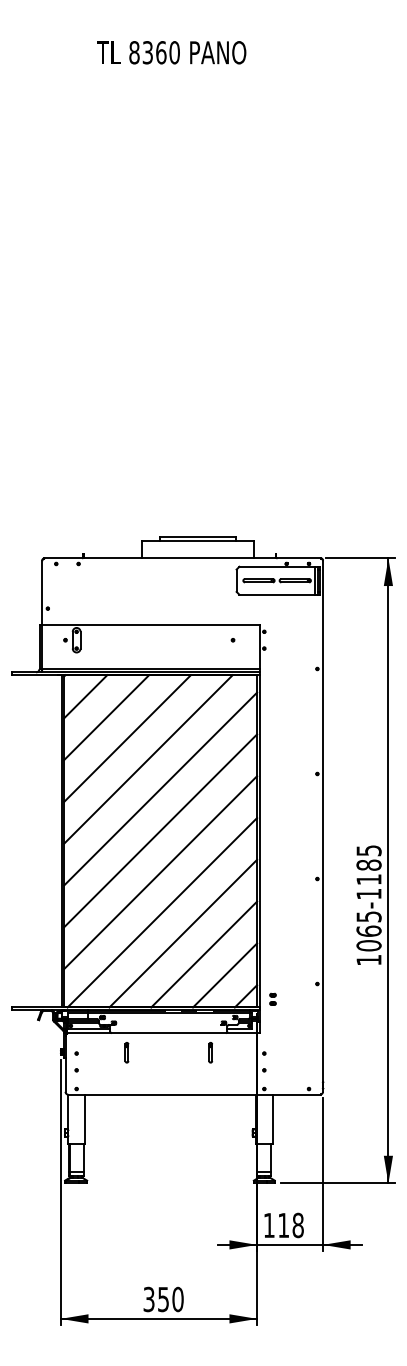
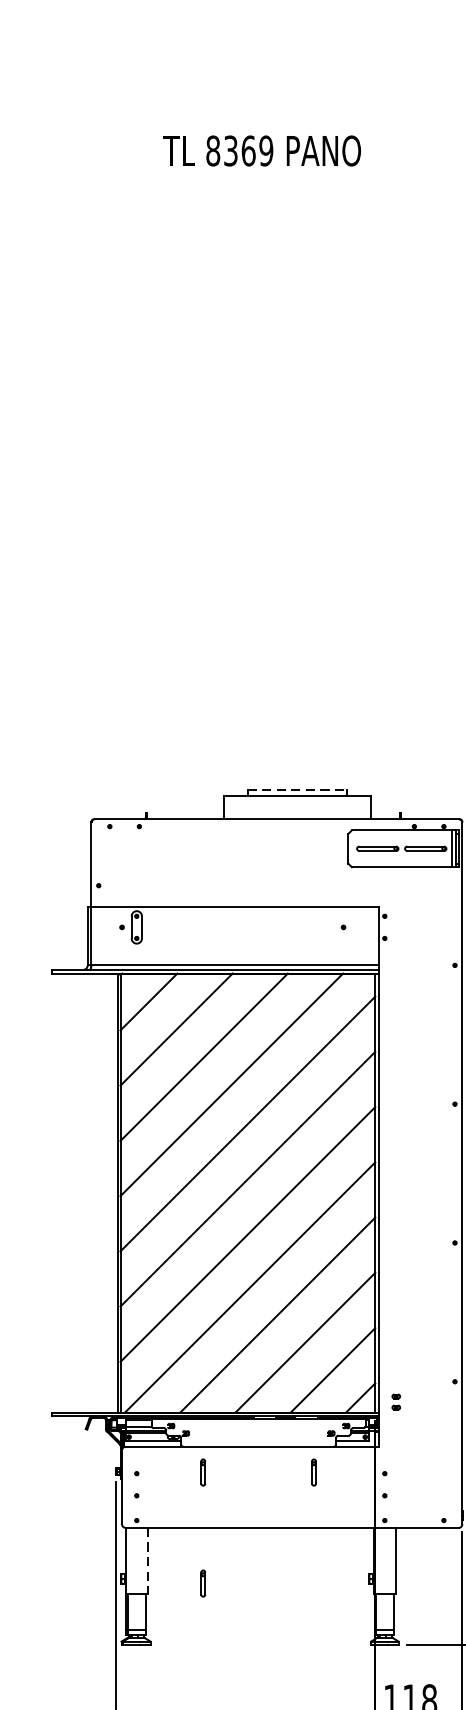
text: (174, 52) -> (266, 150), 8360 -> 8369
line: (198, 536) -> (297, 790), solid -> dashed
line: (85, 1119) -> (148, 1560), solid -> dashed
part: (126, 1136) -> (202, 1583), added

